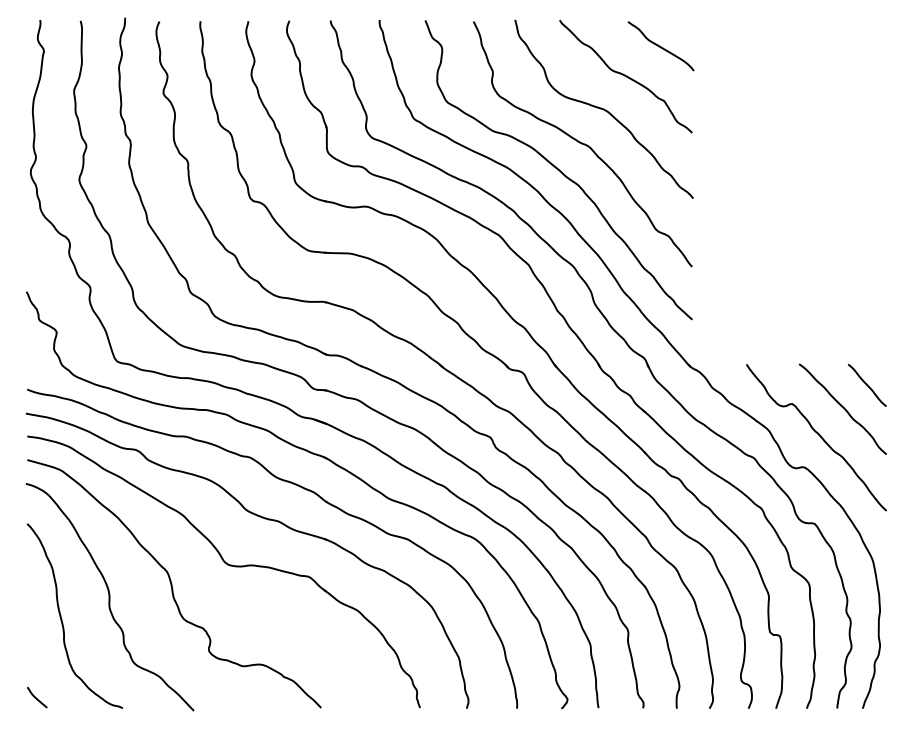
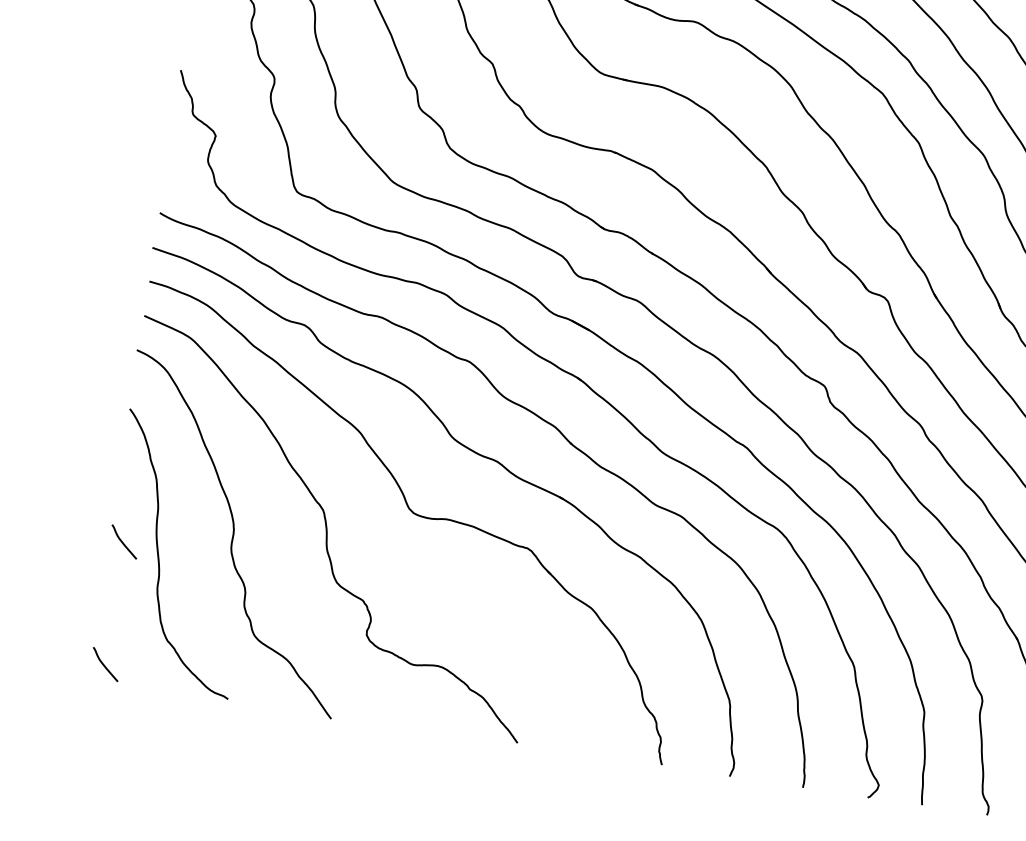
curve: (36, 613) -> (123, 541), added

